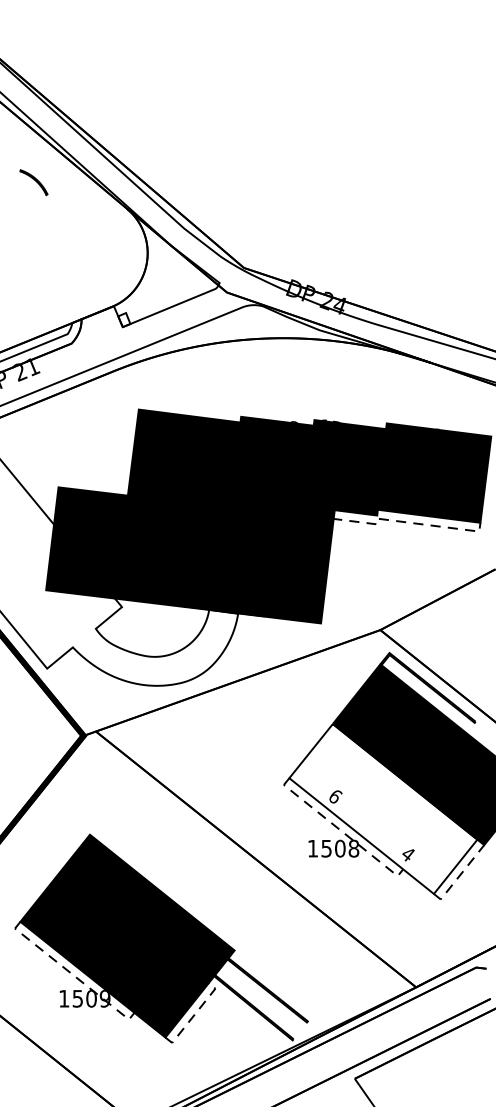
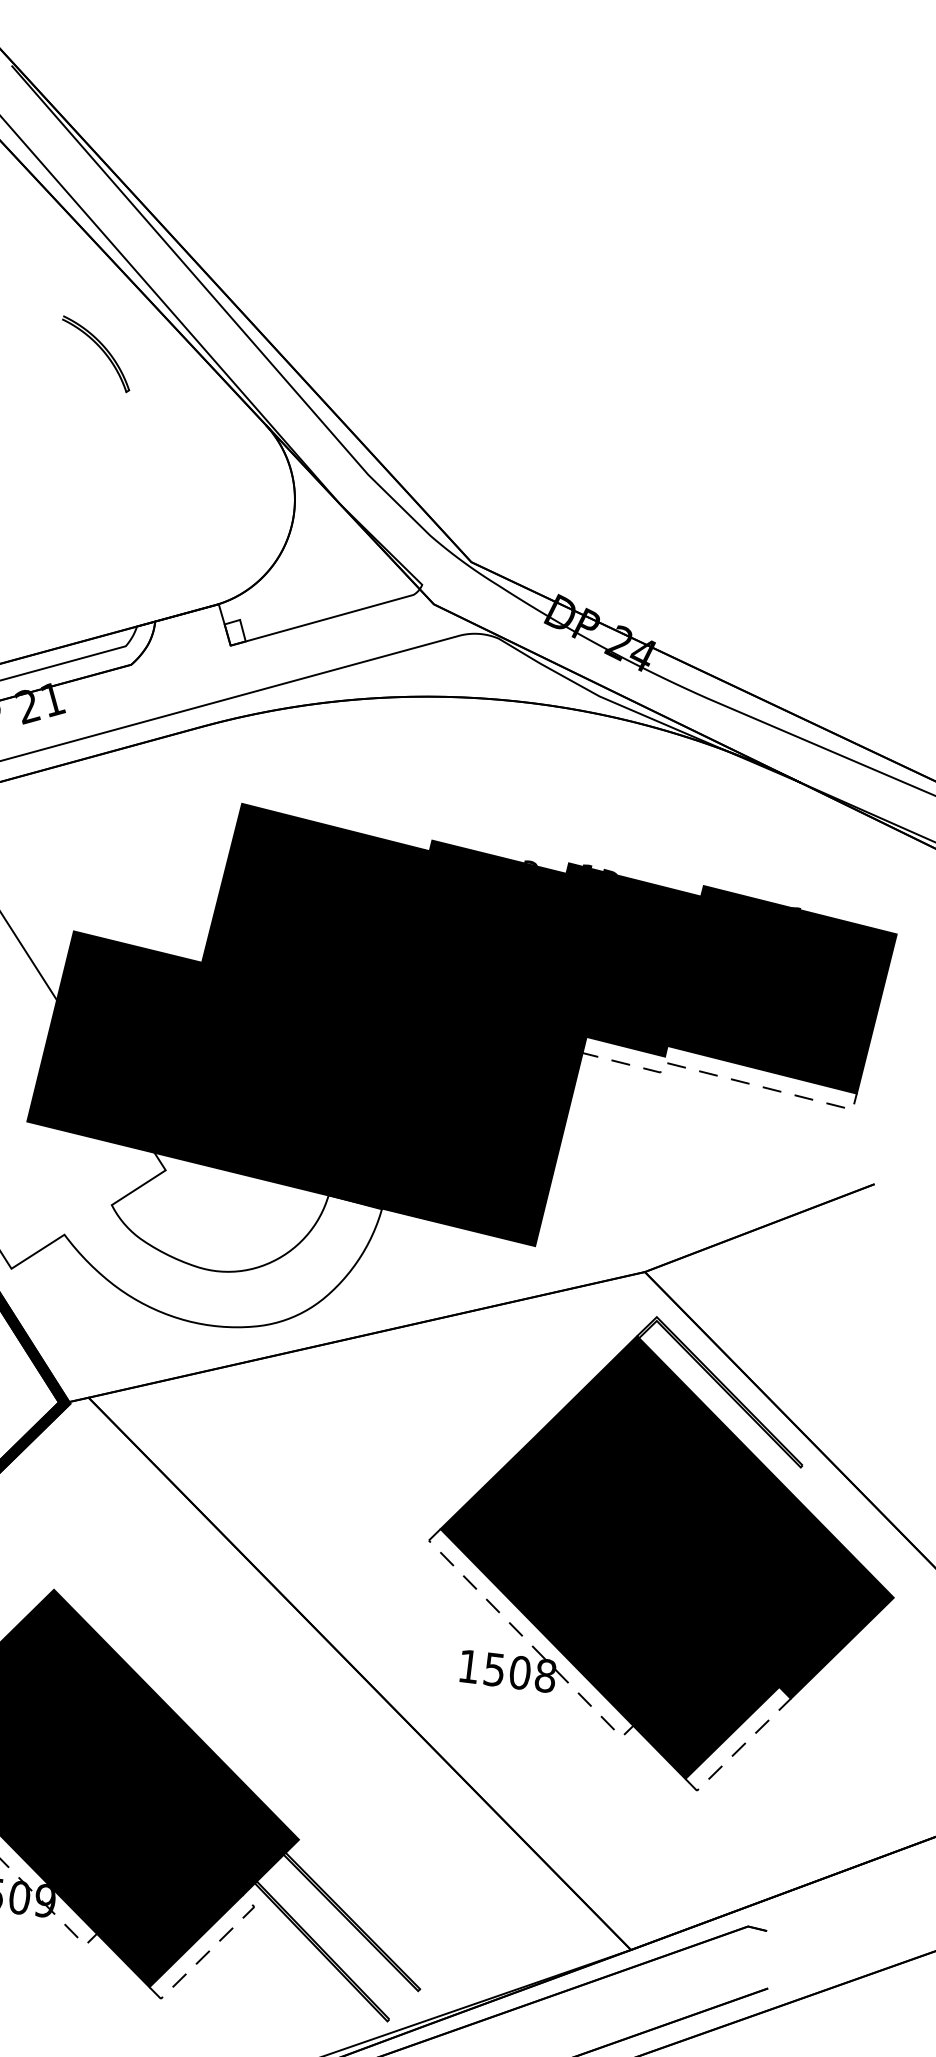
part: (33, 182) -> (96, 354), size x1.43
fill: (383, 808) -> (610, 1607), added

